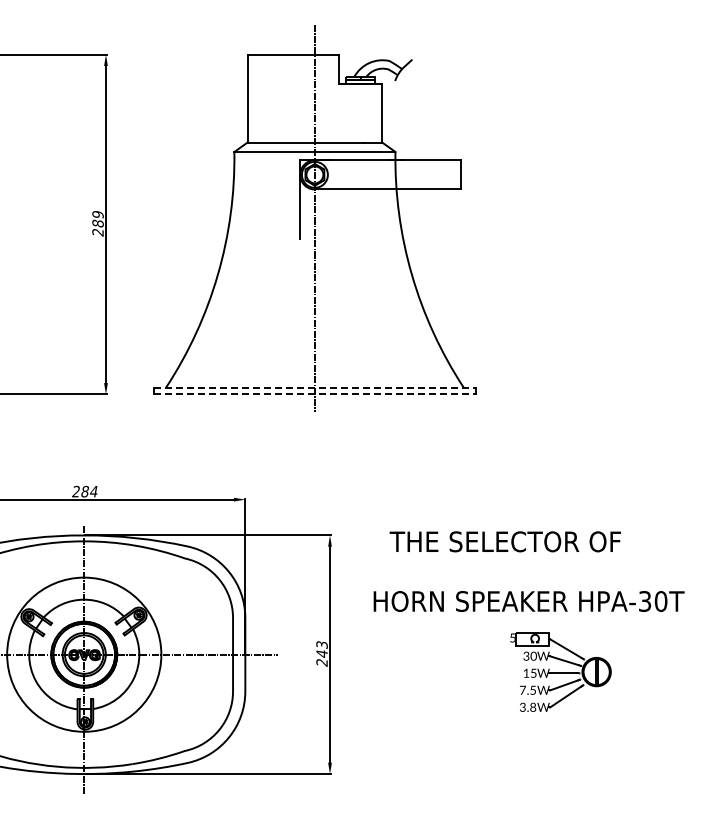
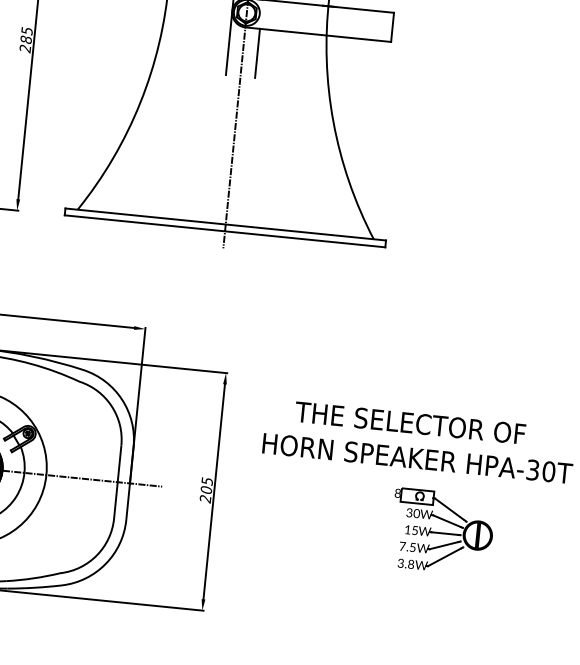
line: (329, 213) -> (257, 52), added
text: (97, 214) -> (26, 30), 289 -> 285
line: (315, 387) -> (226, 224), dashed -> solid
line: (315, 394) -> (225, 231), dashed -> solid
text: (504, 541) -> (409, 422), moved
text: (512, 637) -> (397, 492), 5 -> 8
text: (321, 649) -> (206, 485), 243 -> 205

